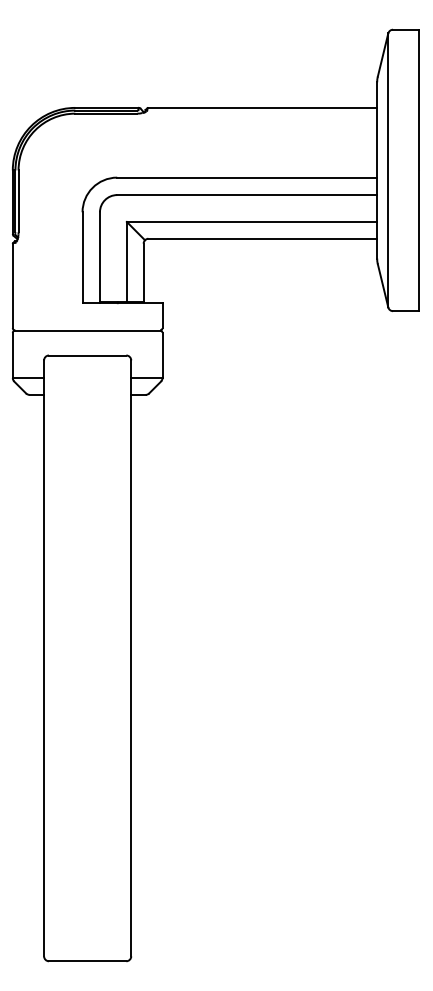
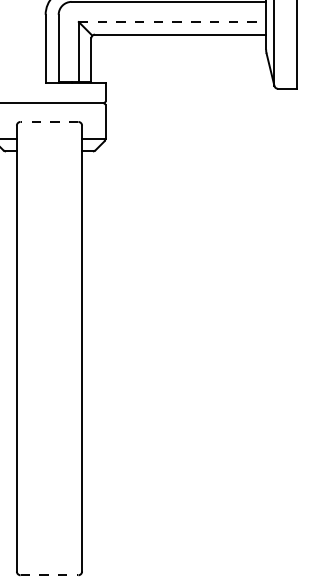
line: (252, 221) -> (172, 21), solid -> dashed
line: (87, 355) -> (49, 121), solid -> dashed
line: (87, 961) -> (49, 575), solid -> dashed

